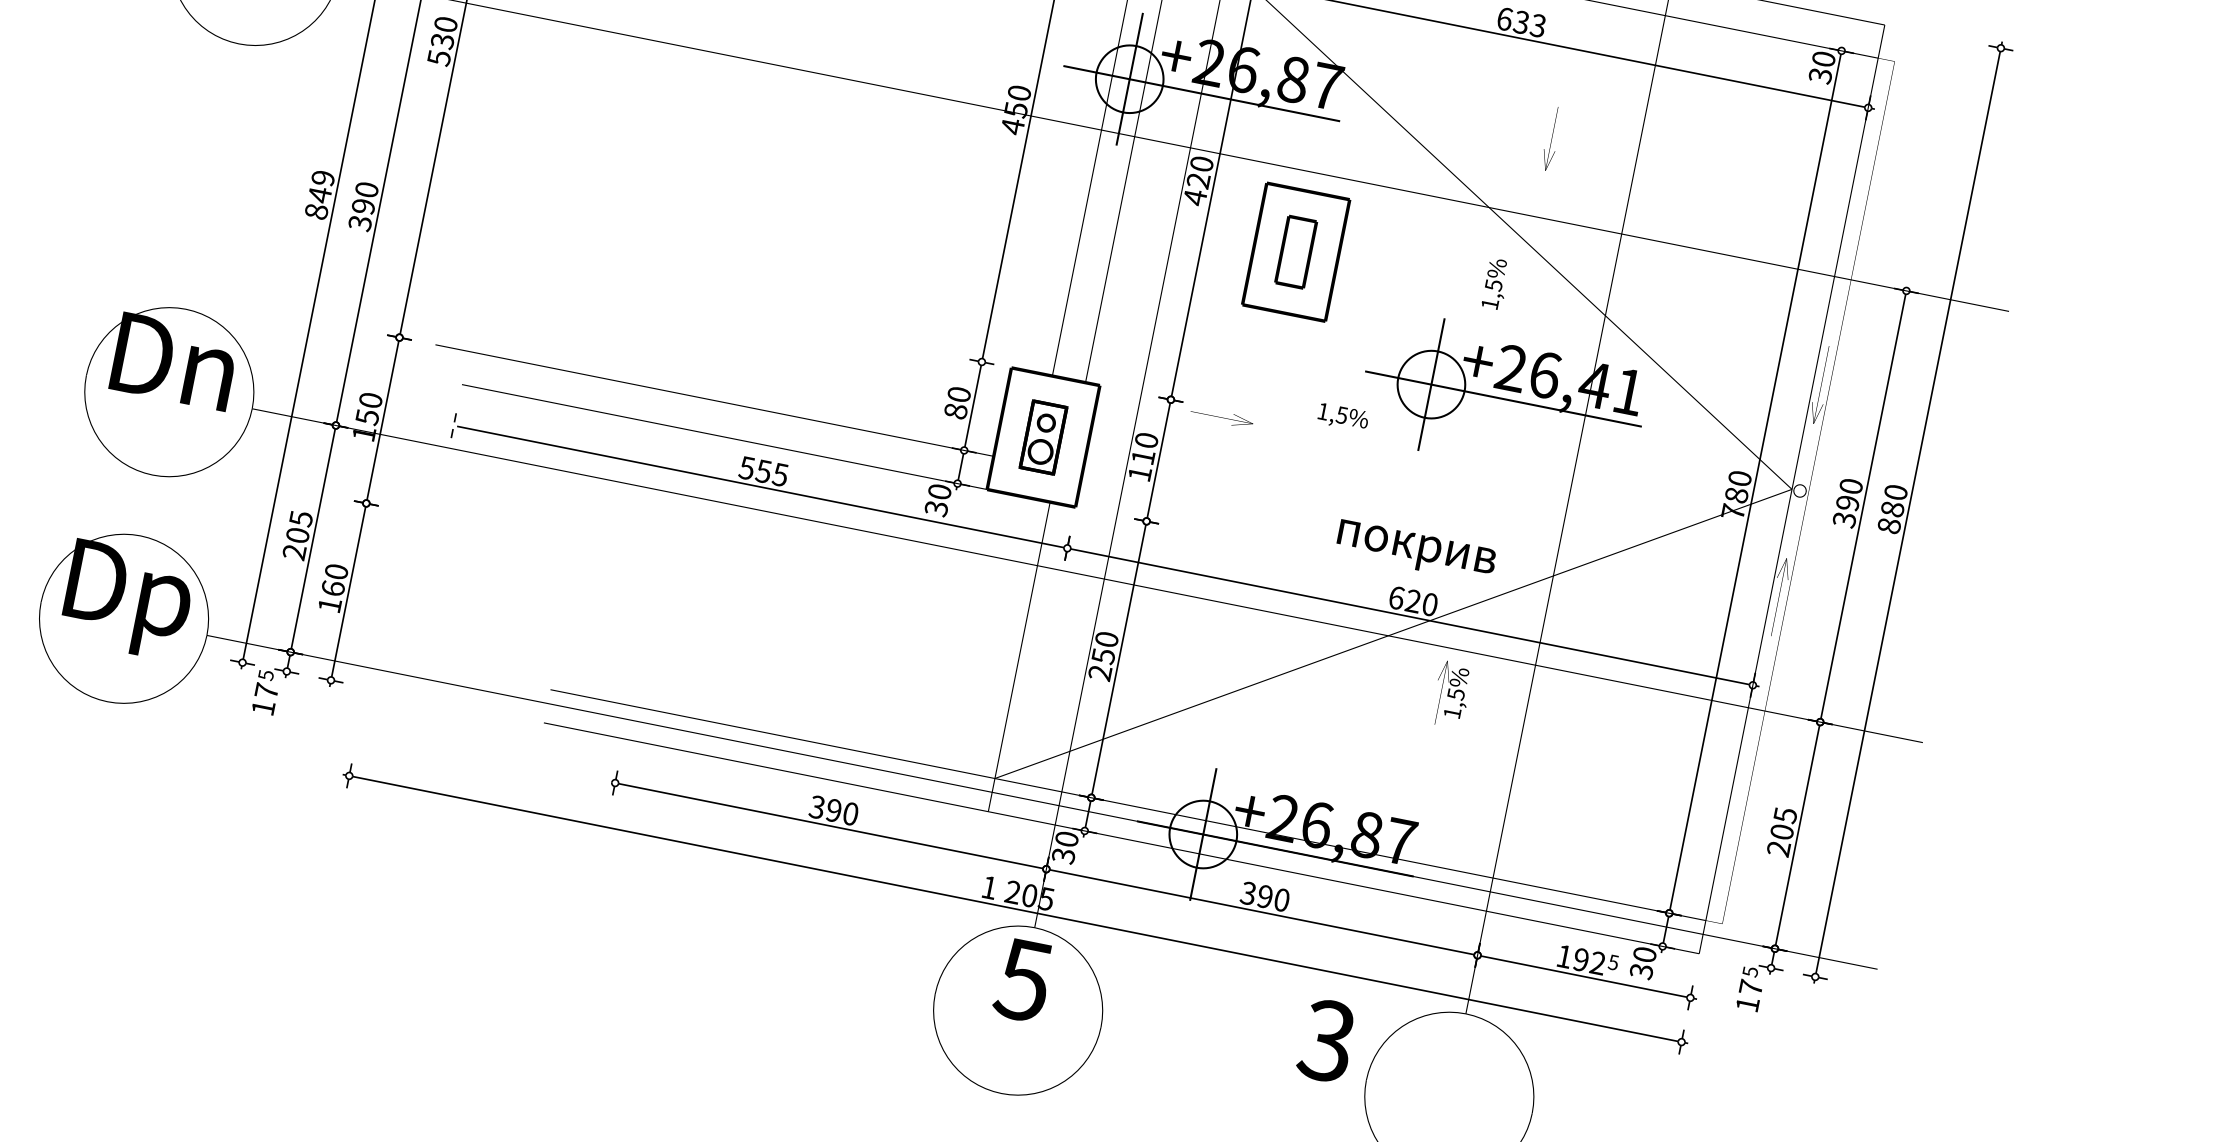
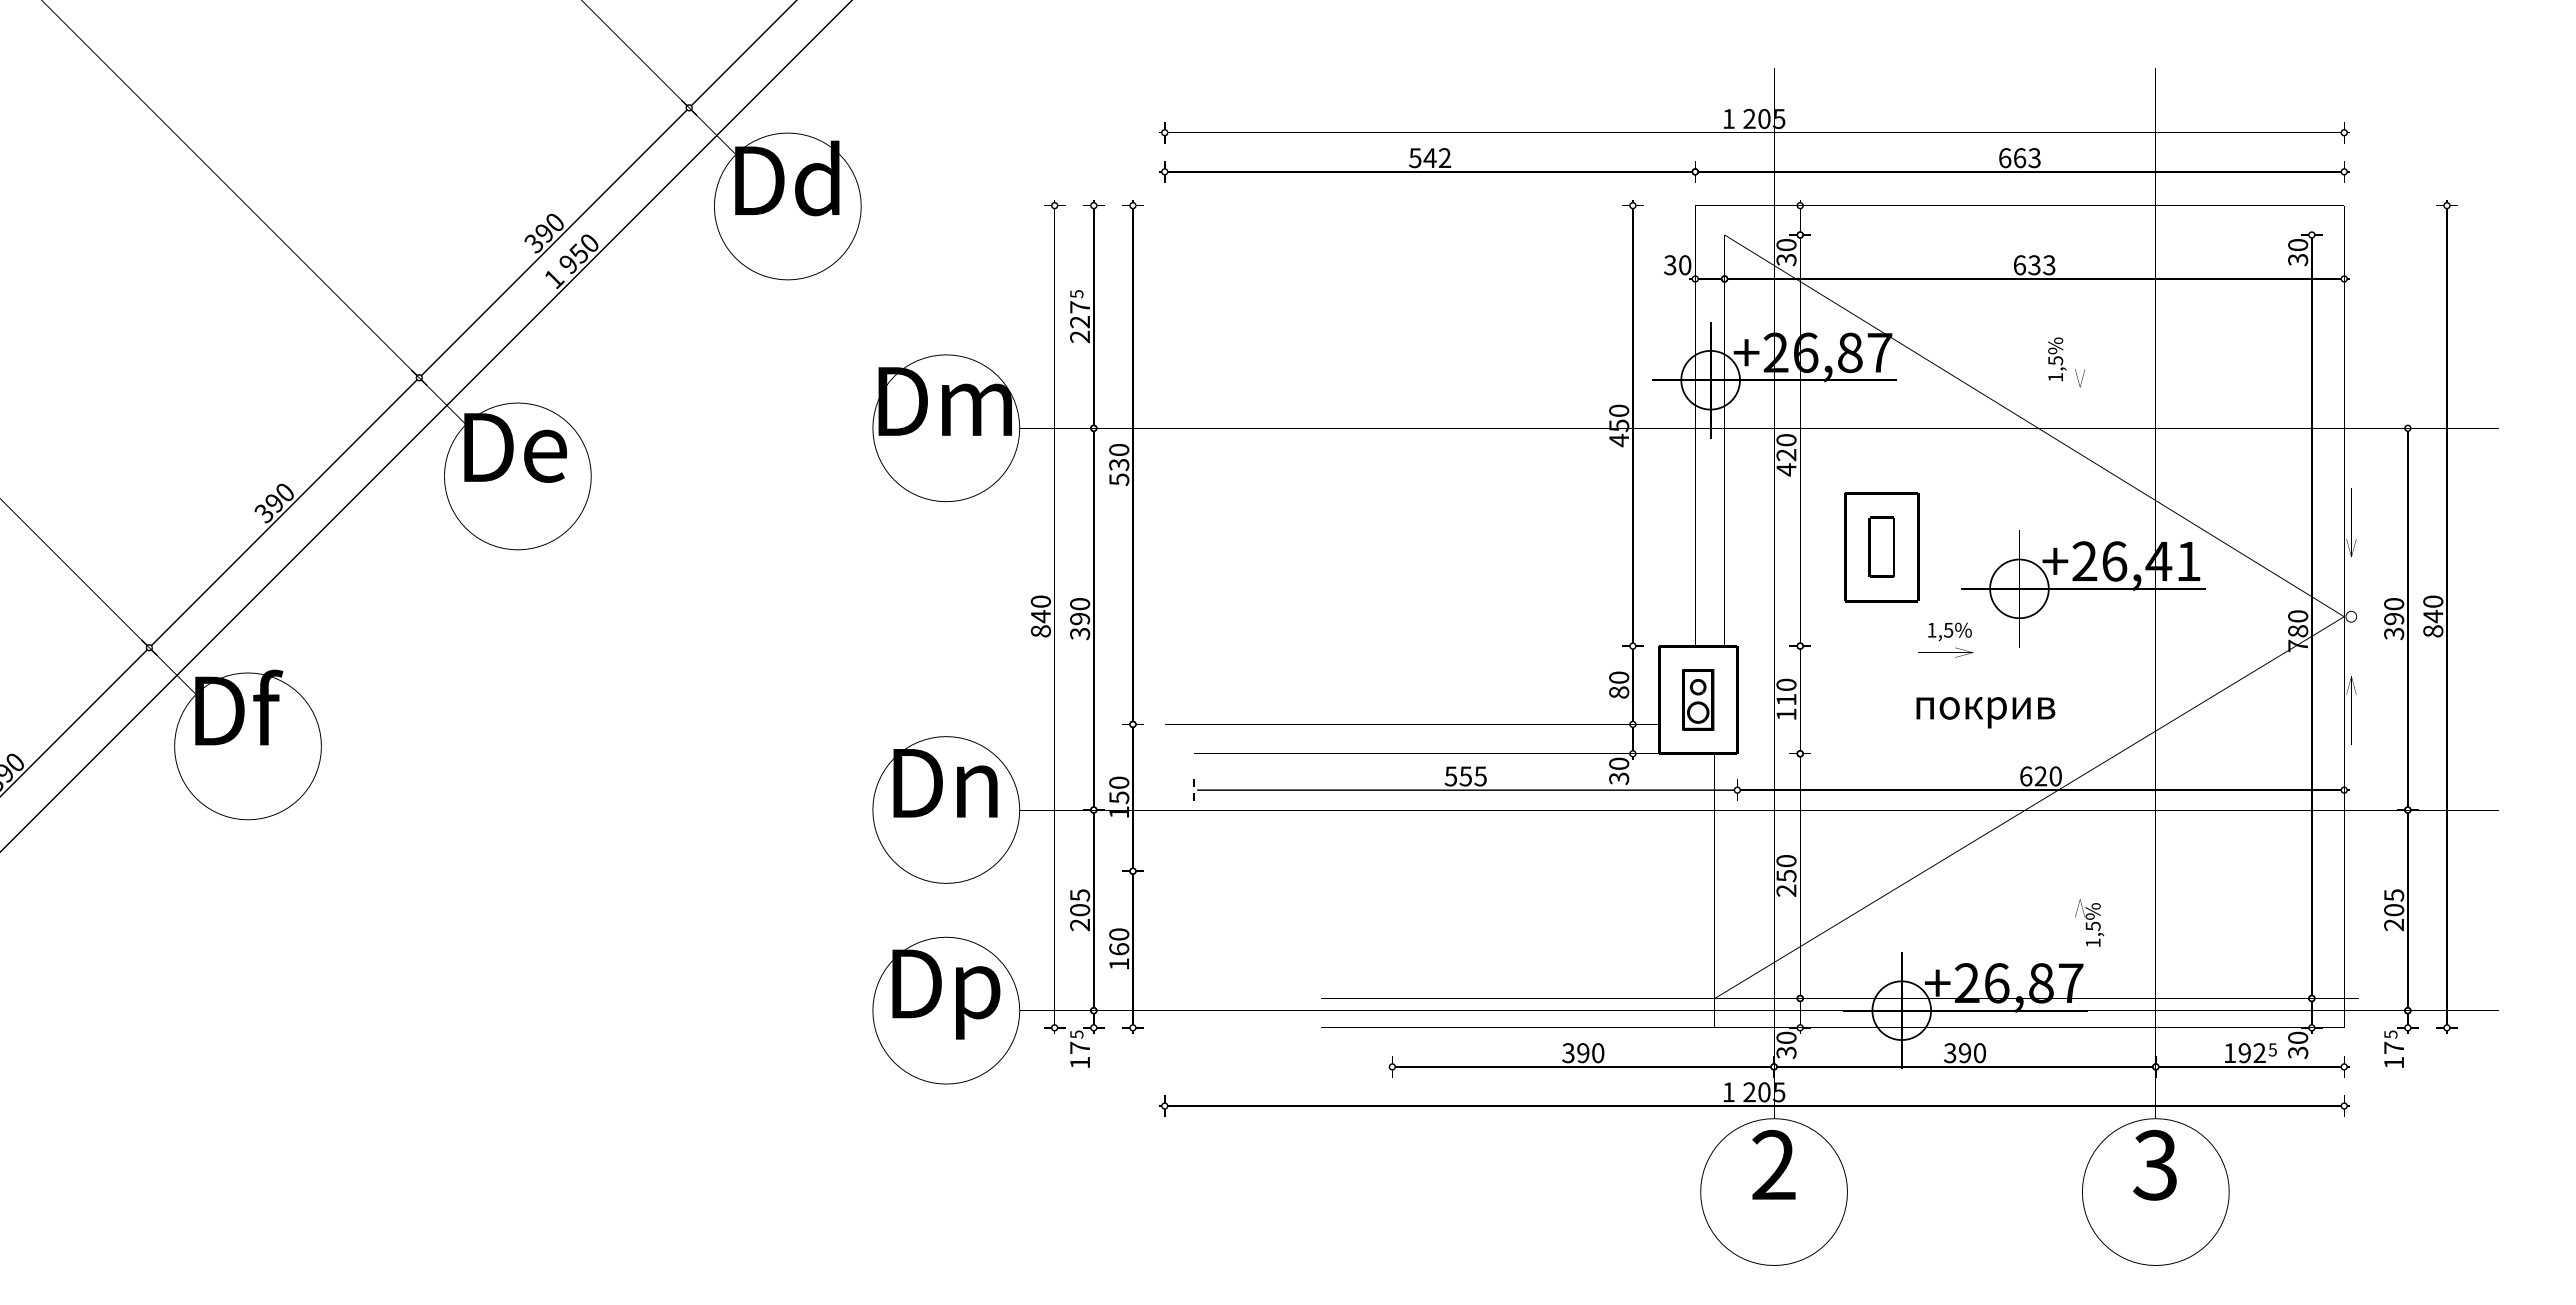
text: (322, 177) -> (1040, 601), 849 -> 840
part: (1295, 252) -> (1881, 547), moved
text: (1496, 284) -> (2057, 359), moved
part: (1221, 417) -> (1945, 652), moved
text: (1892, 509) -> (2433, 616), 880 -> 840
text: (1415, 551) -> (1985, 712), moved
text: (1452, 689) -> (2089, 922), moved
text: (1023, 979) -> (1773, 1164), 5 -> 2
text: (1326, 1039) -> (2154, 1164), moved

